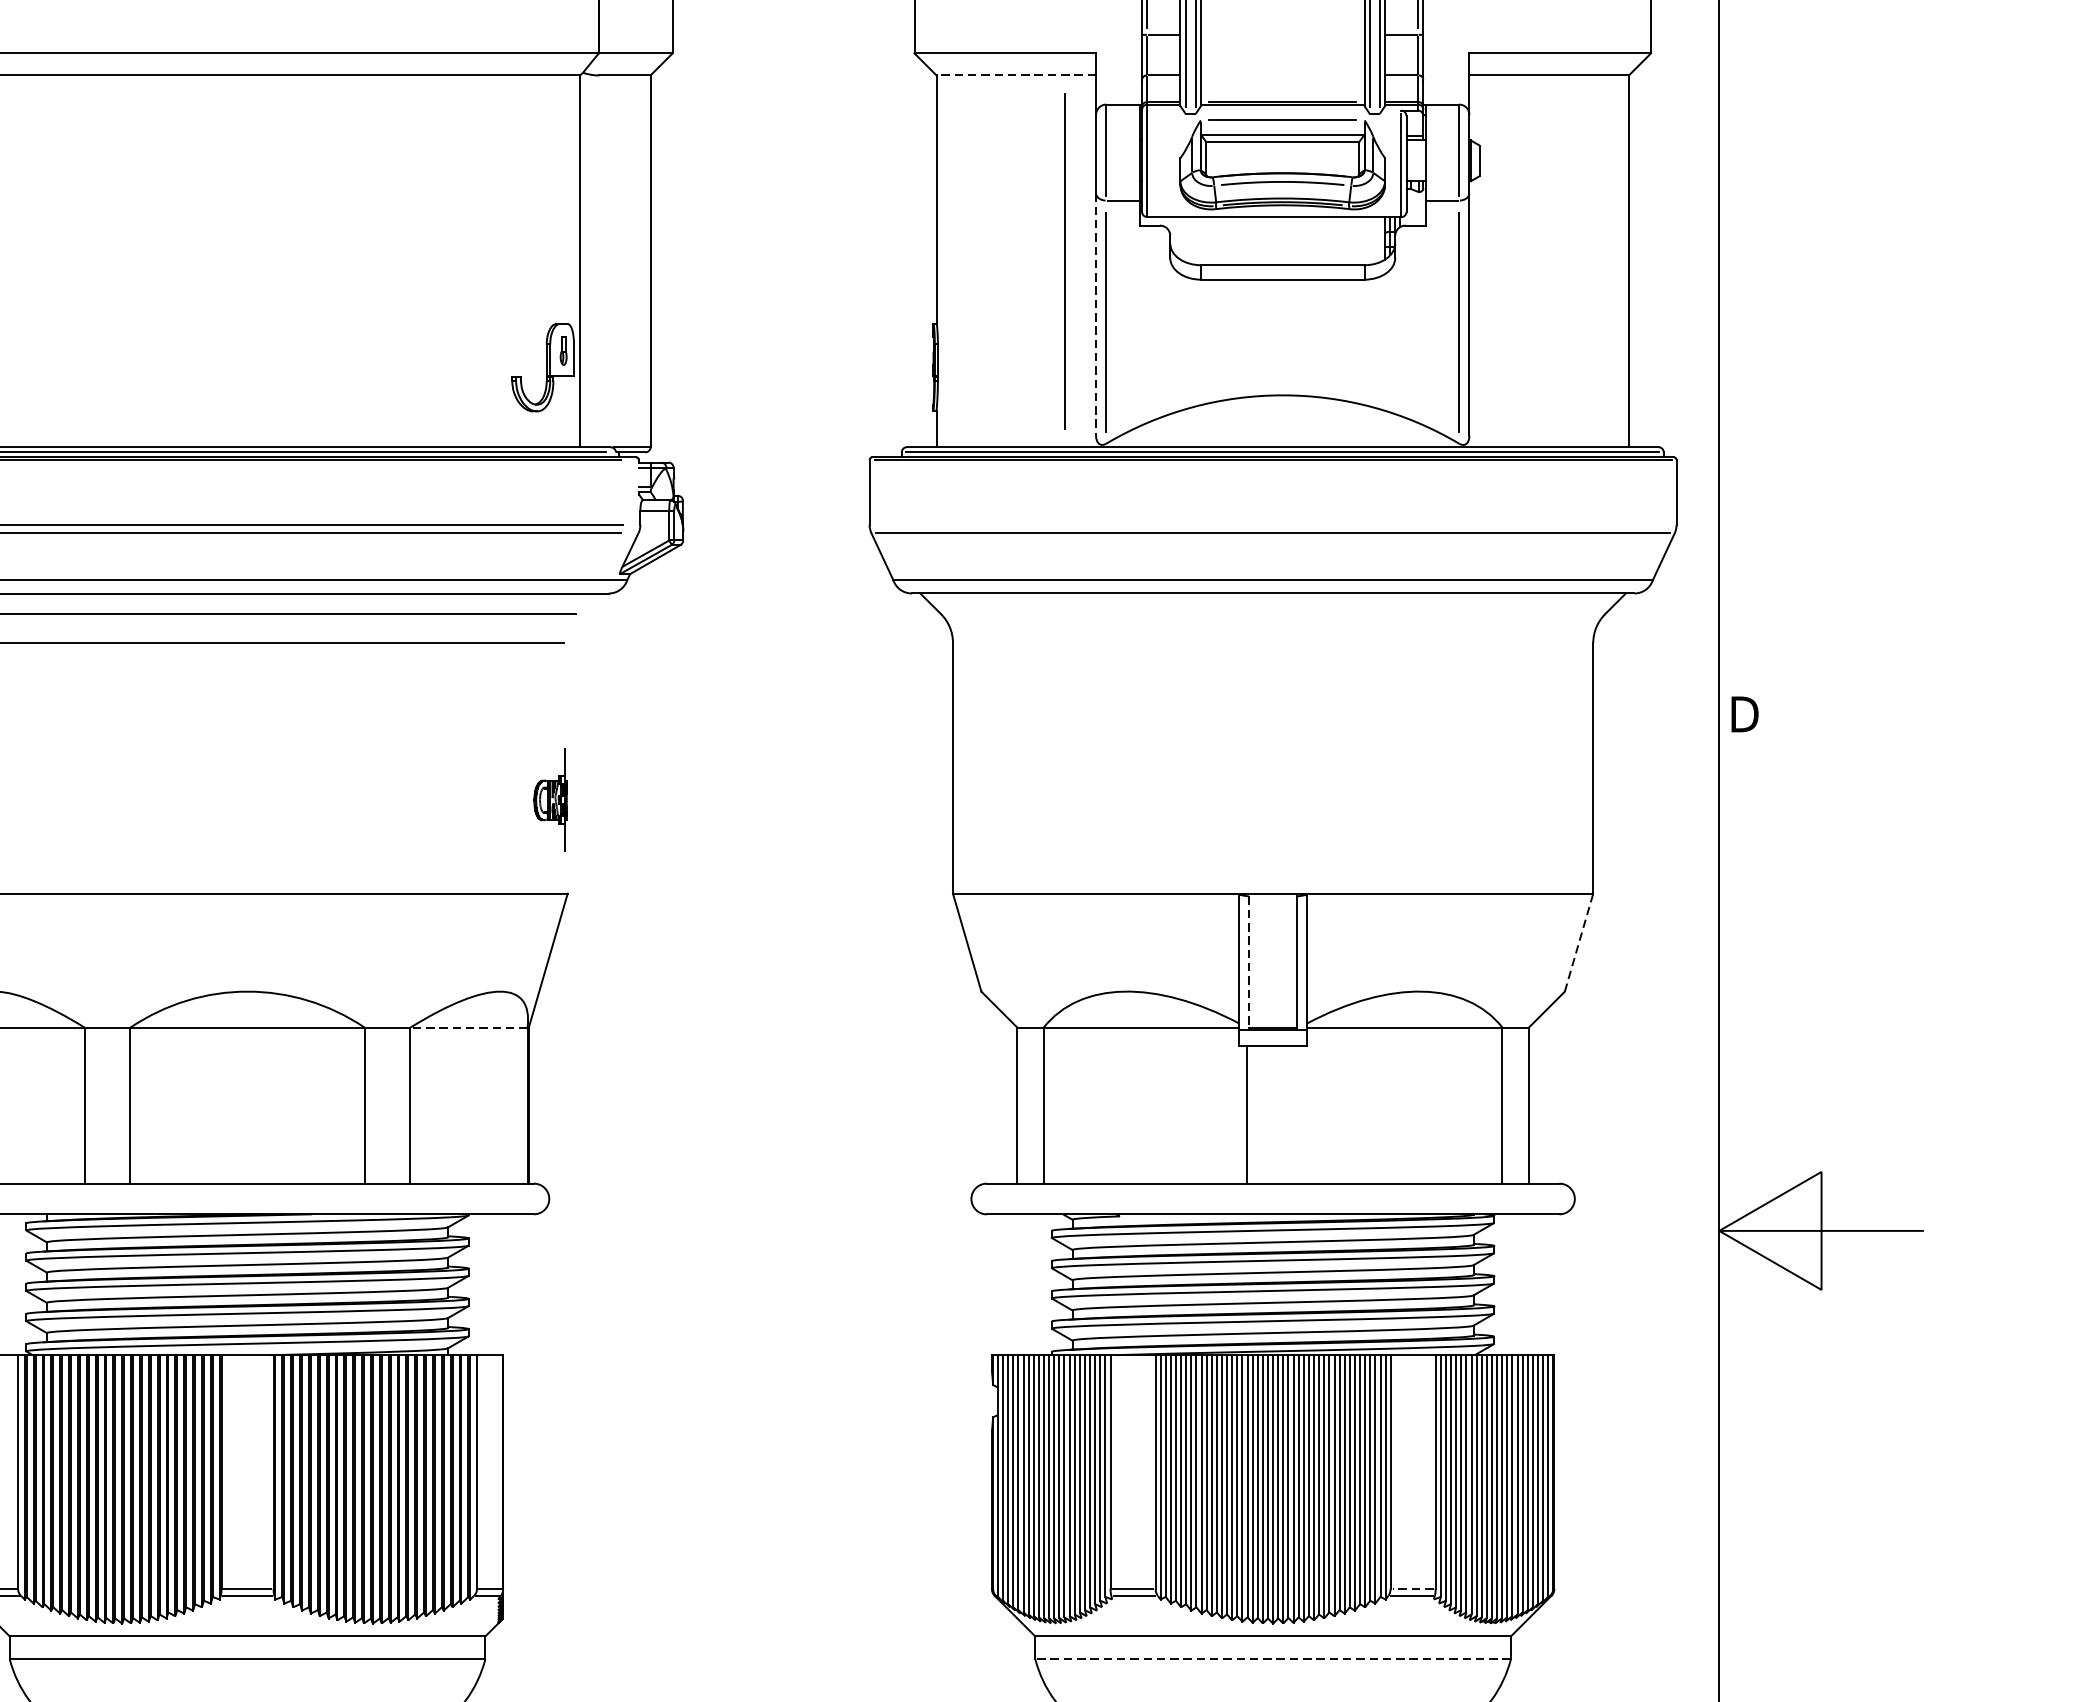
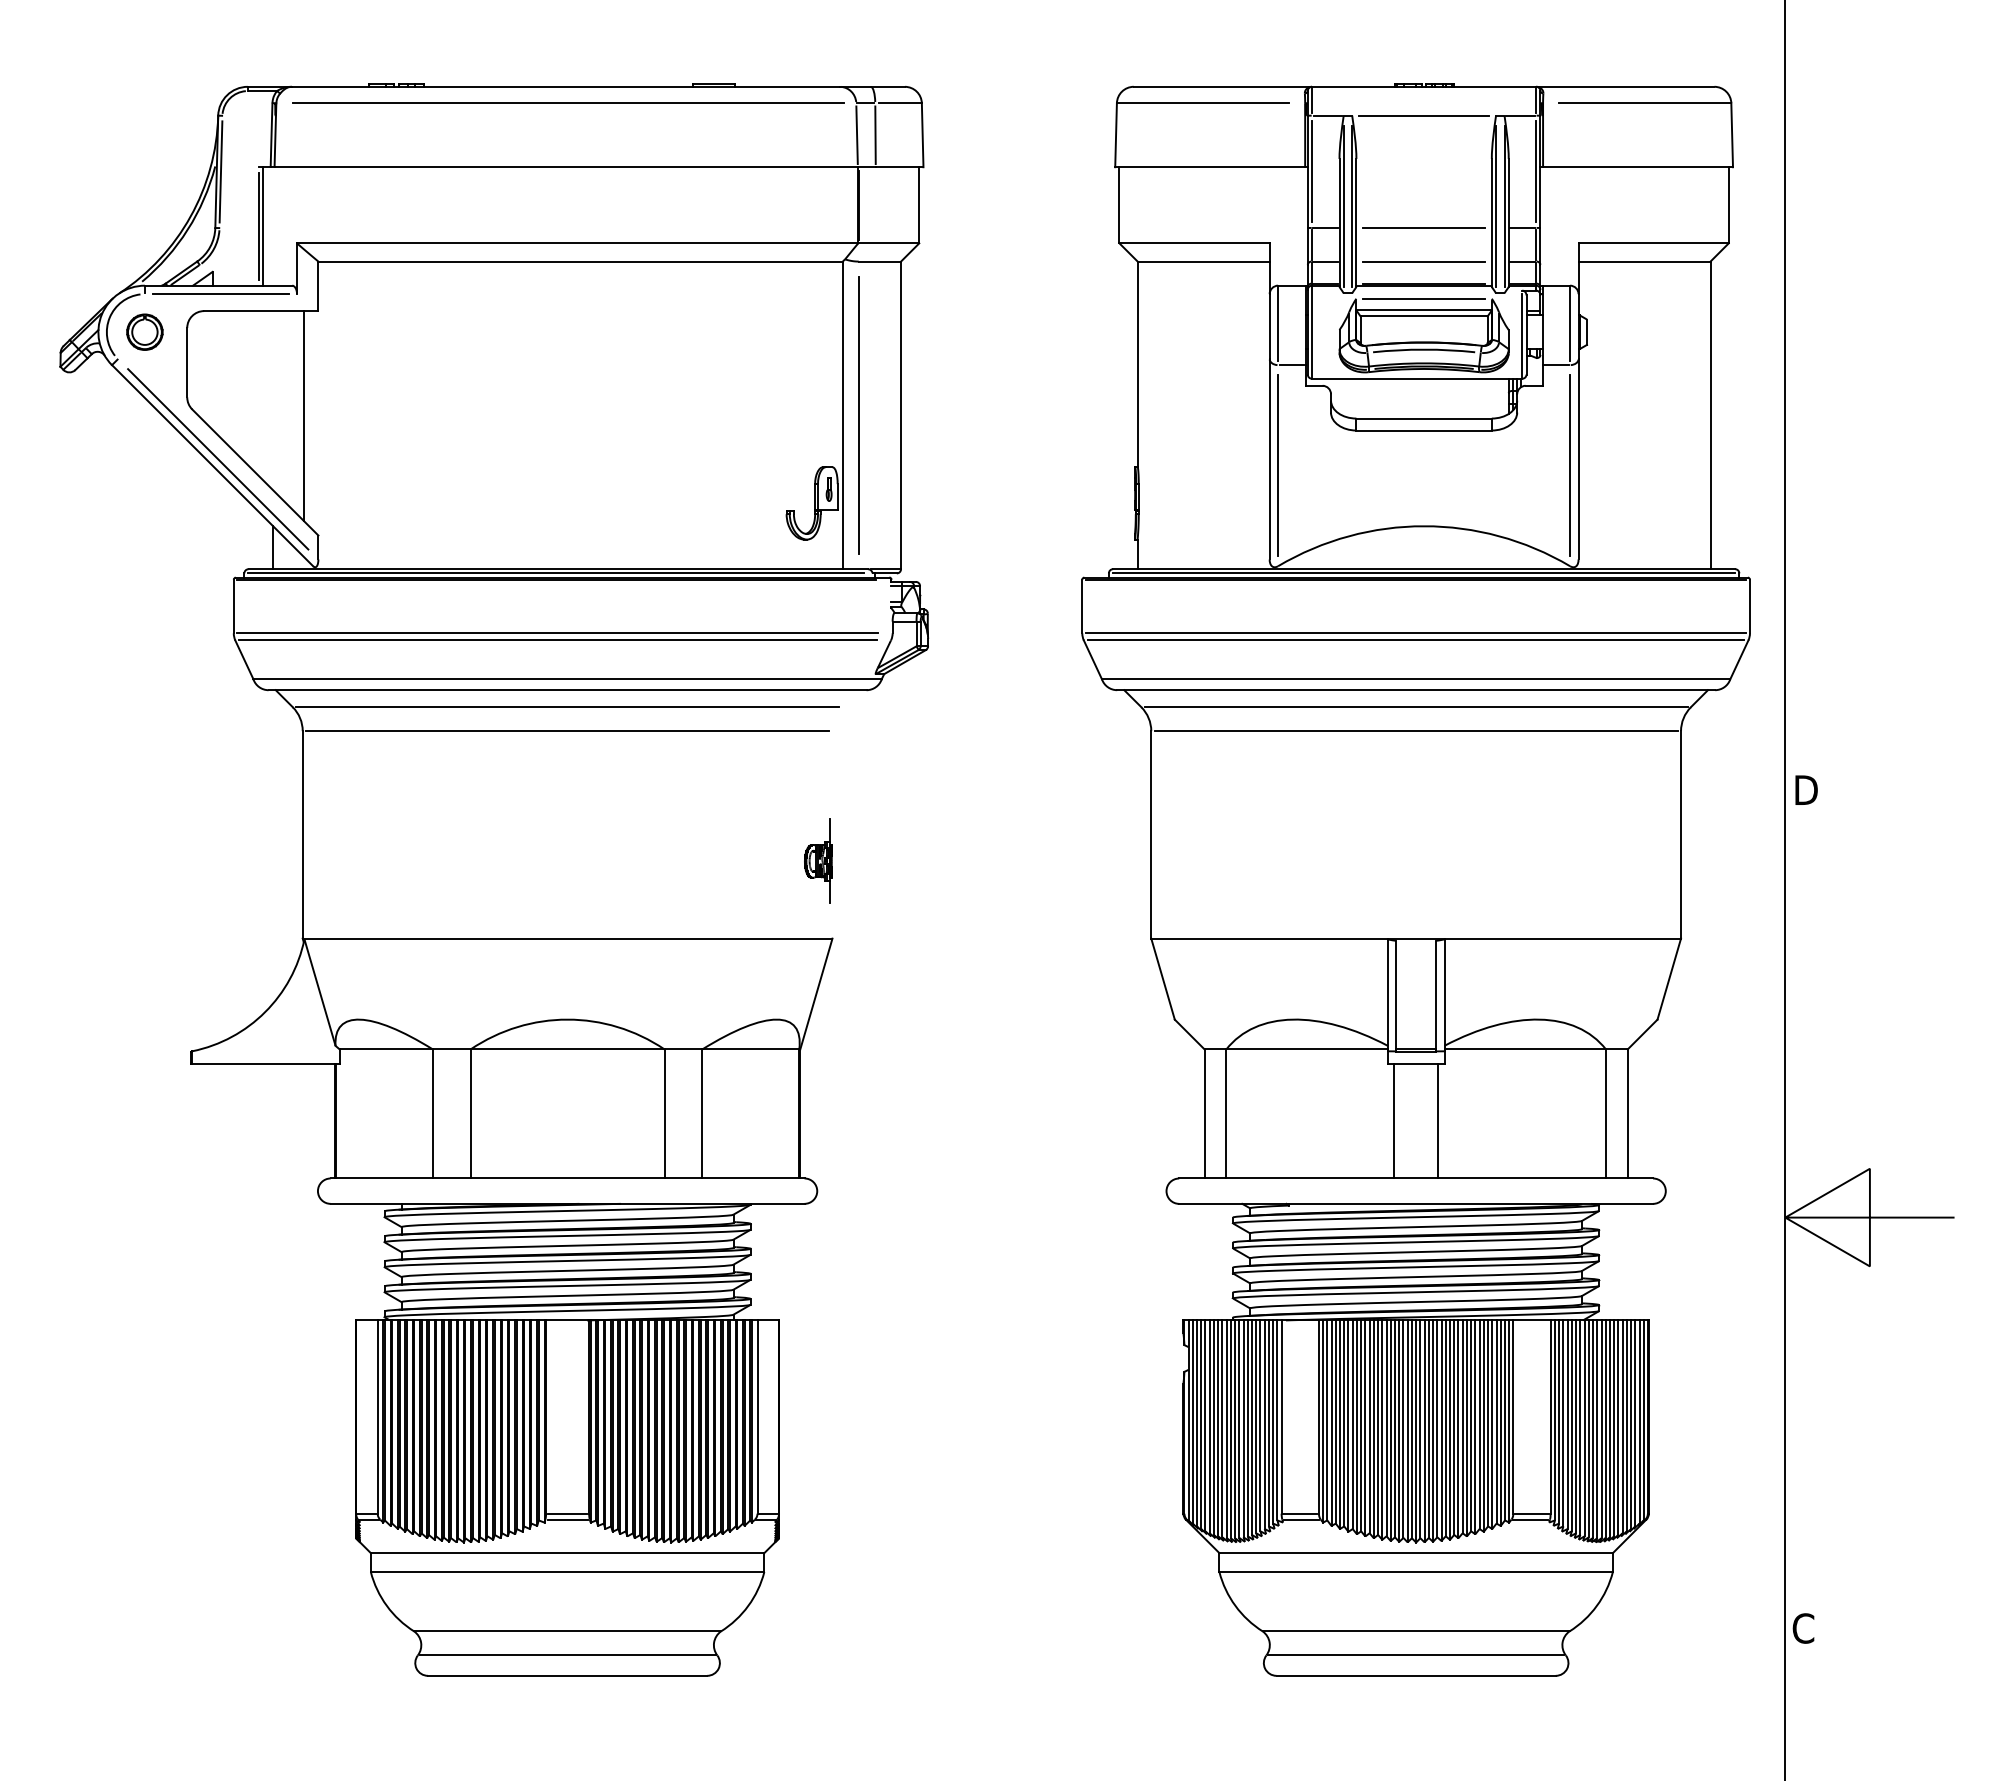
line: (1283, 34) -> (1424, 227), added
line: (1016, 75) -> (1203, 261), dashed -> solid
line: (1283, 75) -> (1424, 261), added
line: (1064, 261) -> (858, 415), moved
line: (1095, 314) -> (1269, 459), dashed -> solid
line: (1272, 524) -> (1415, 633), added
line: (1272, 614) -> (1415, 707), added
line: (1272, 643) -> (1415, 731), added
line: (1579, 941) -> (1669, 978), dashed -> solid
line: (1249, 963) -> (1396, 996), dashed -> solid
line: (468, 1027) -> (750, 1049), dashed -> solid
line: (1300, 1114) -> (1438, 1121), added
line: (1413, 1588) -> (1532, 1513), dashed -> solid
line: (1273, 1659) -> (1416, 1572), dashed -> solid

